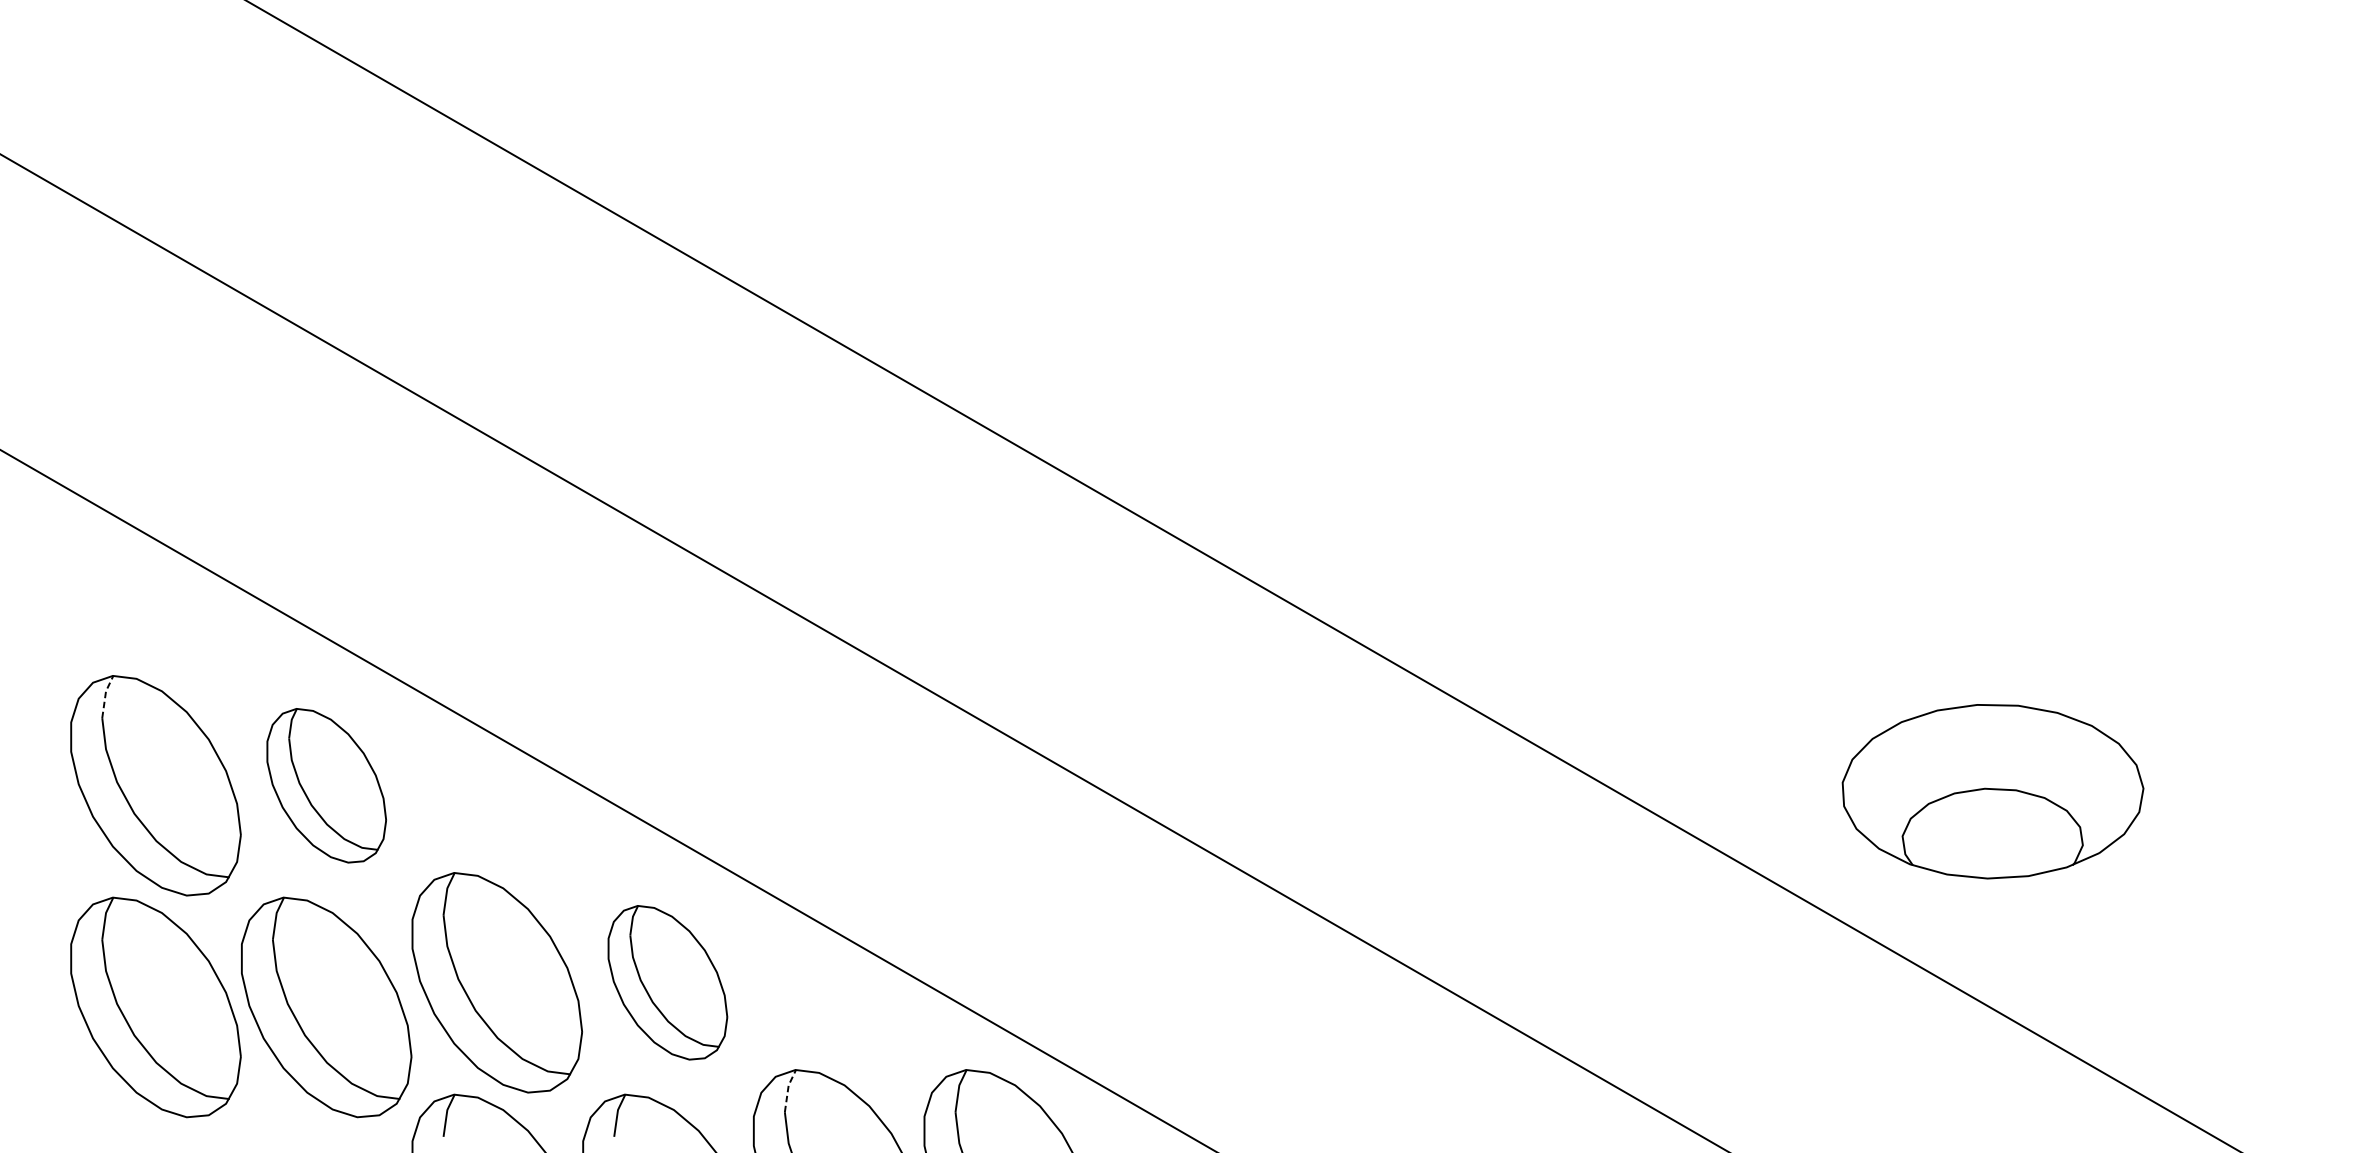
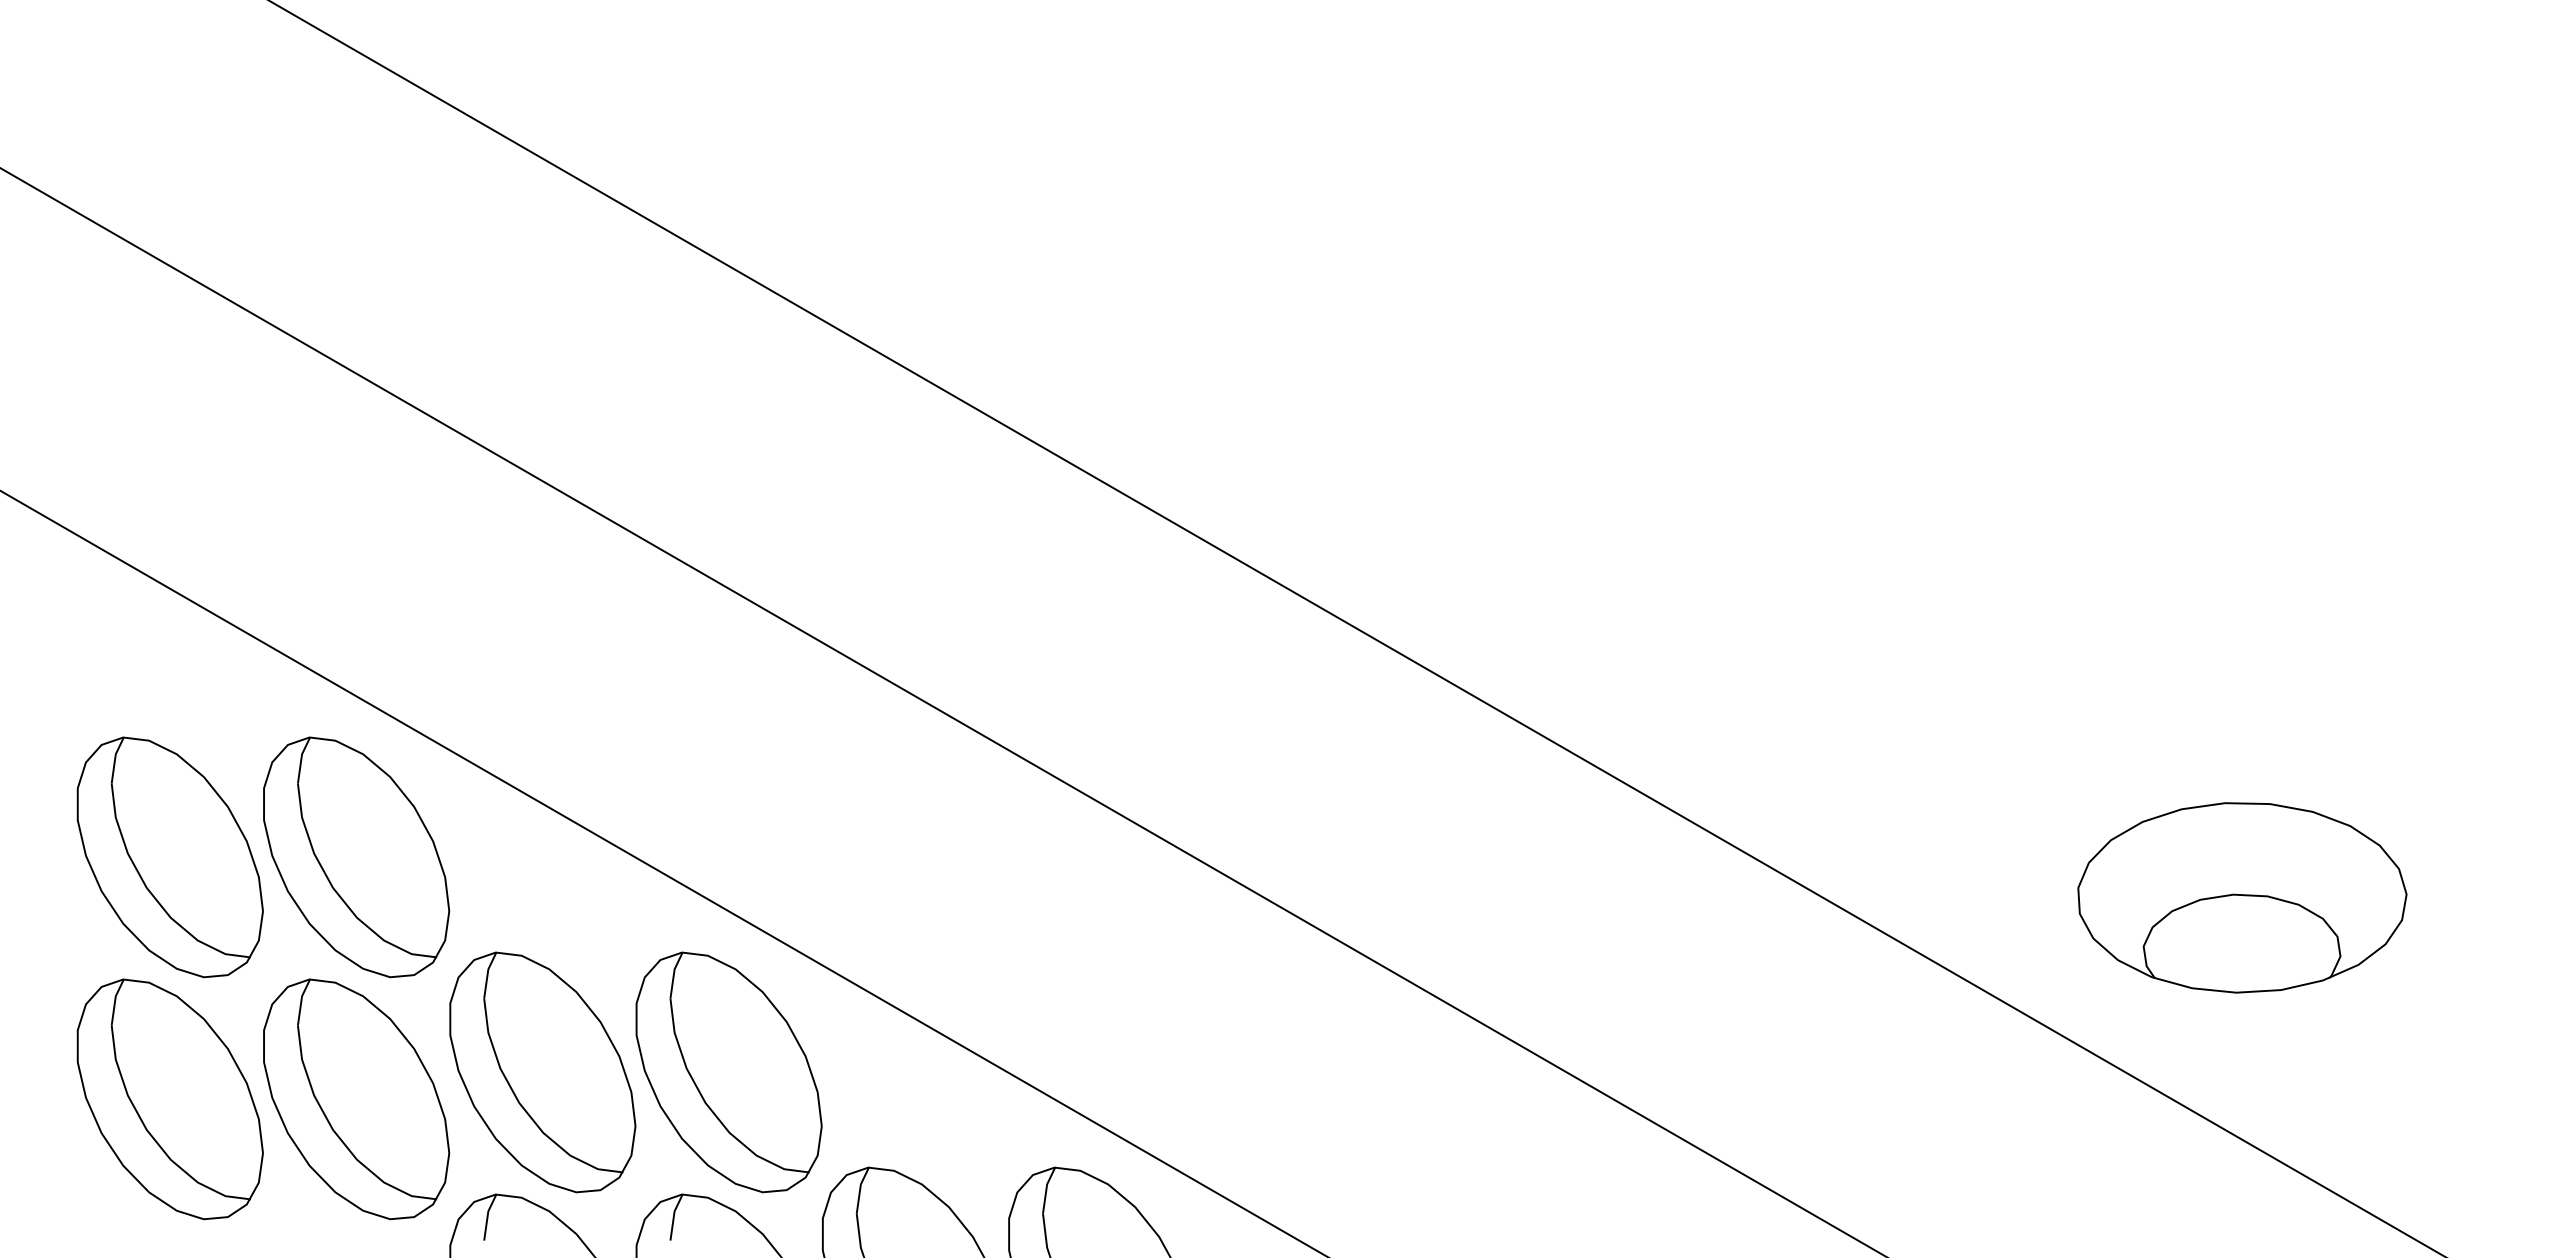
line: (105, 696) -> (115, 759), dashed -> solid
part: (326, 785) -> (356, 857), size x1.43
part: (1993, 791) -> (2242, 897), moved
part: (667, 982) -> (728, 1072), size x1.43
line: (788, 1090) -> (860, 1189), dashed -> solid

